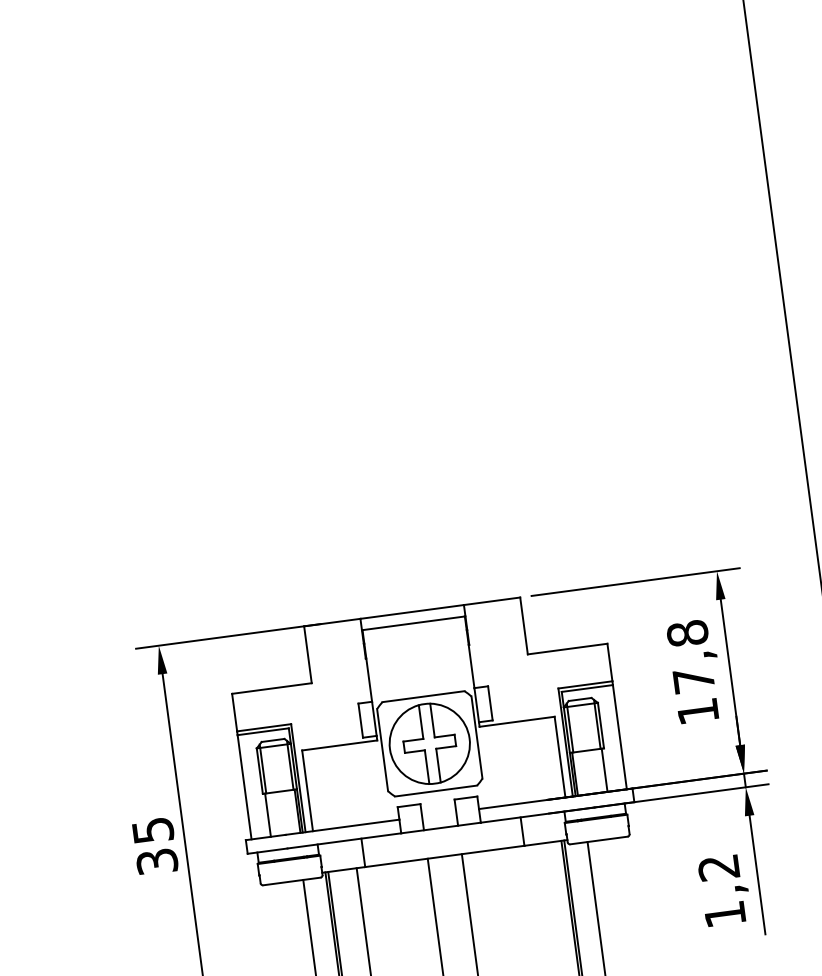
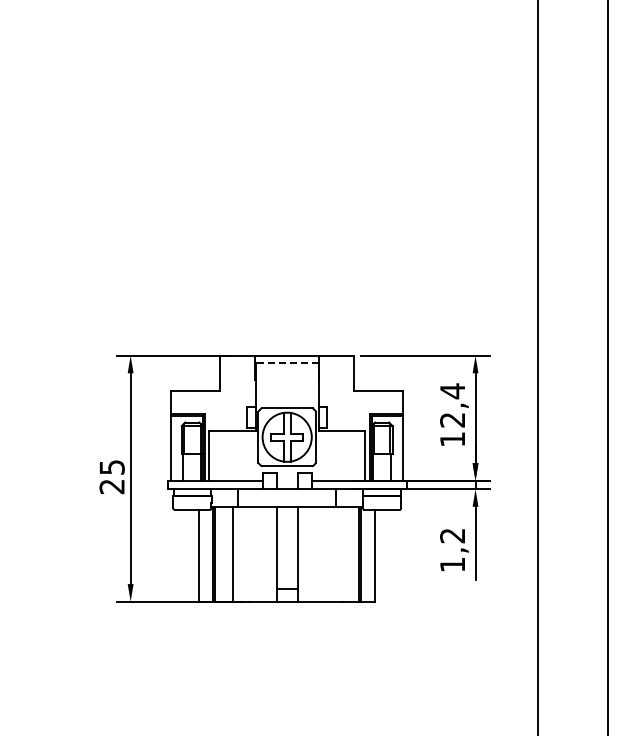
line: (414, 622) -> (287, 362), solid -> dashed
text: (690, 656) -> (452, 405), 17,8 -> 12,4
text: (156, 861) -> (111, 486), 35 -> 25

